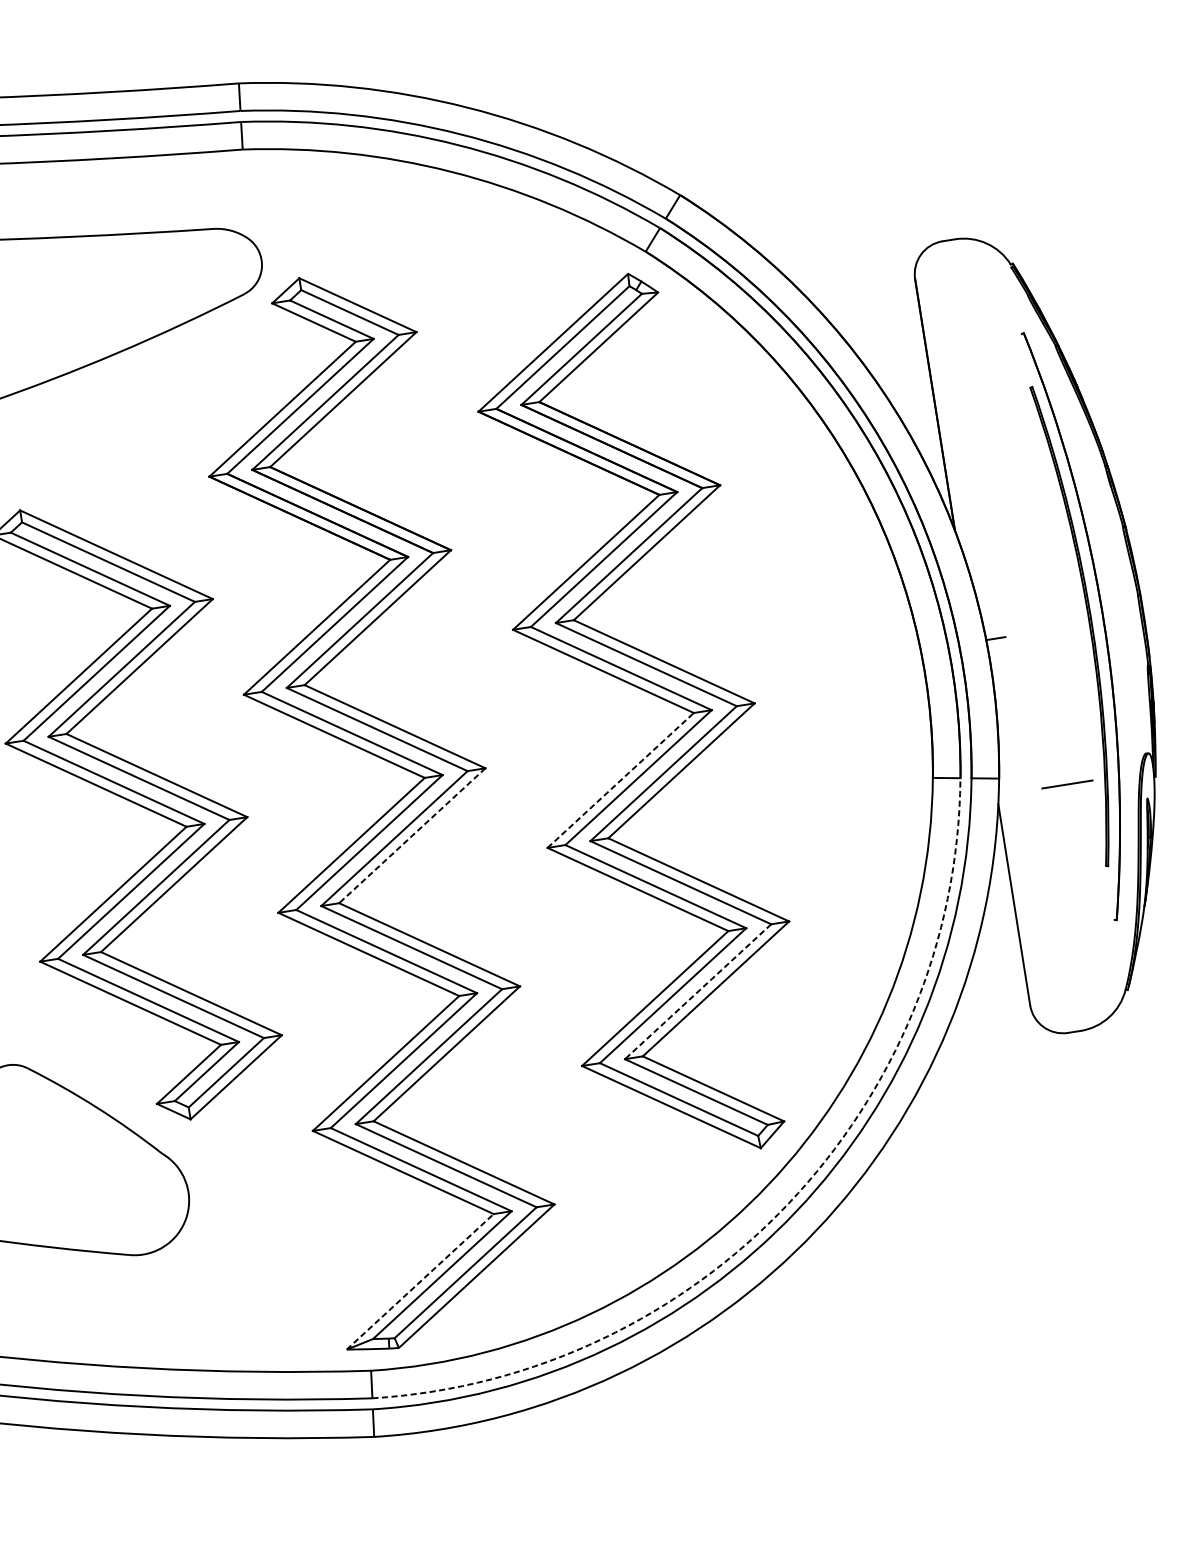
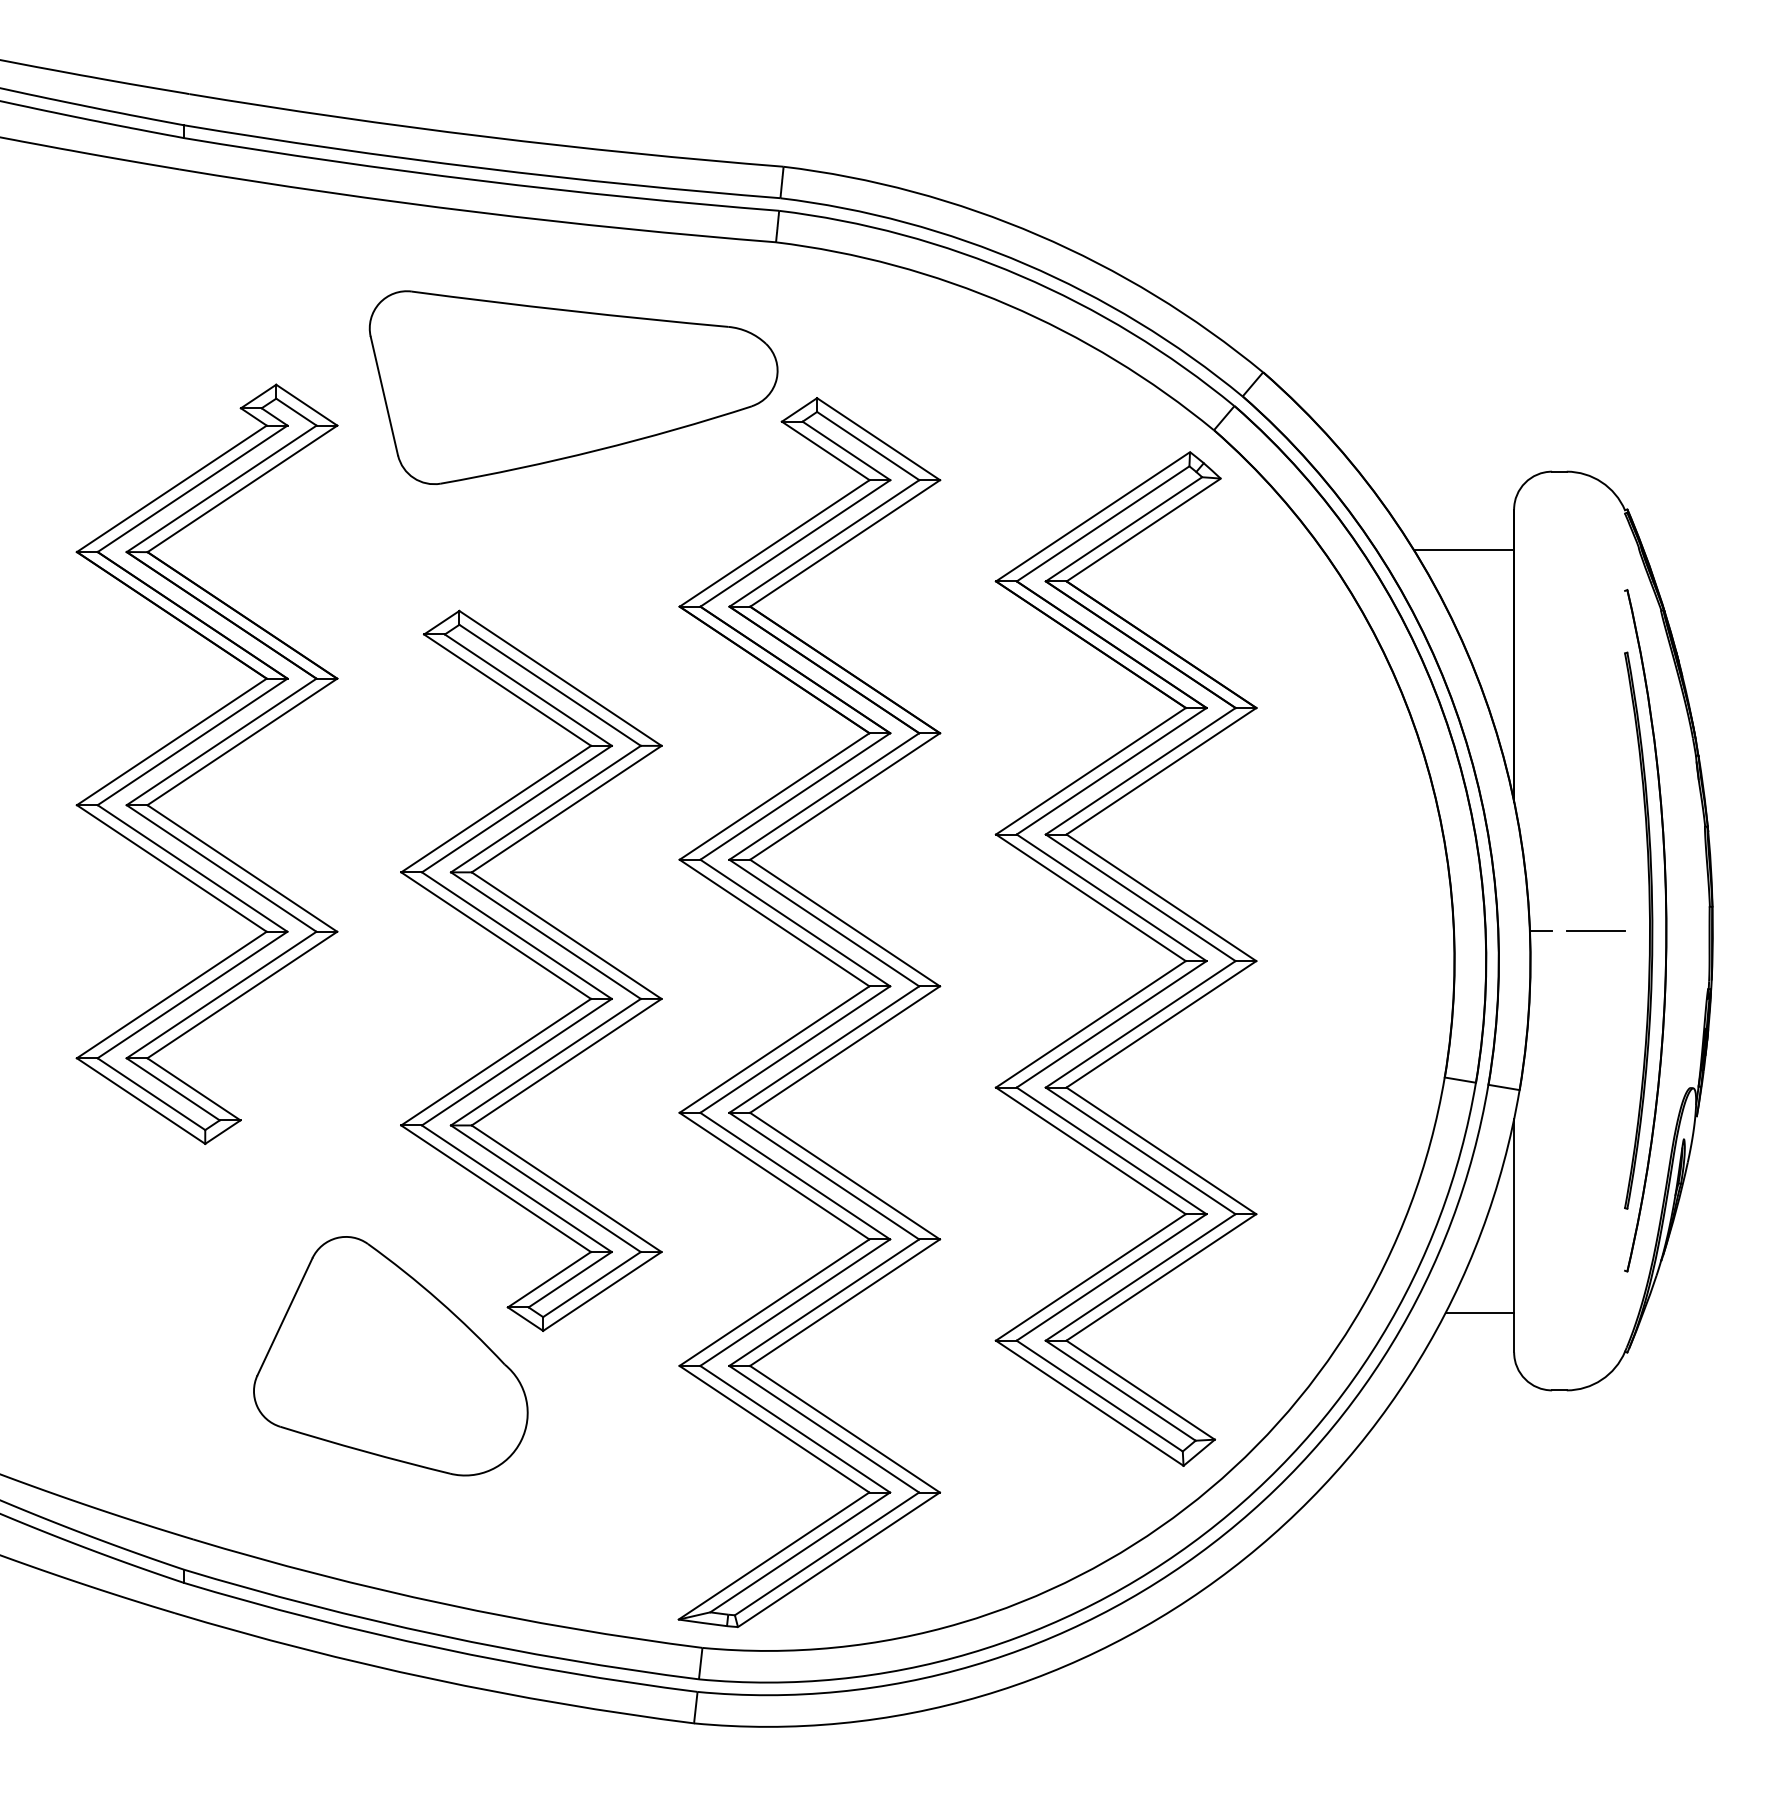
line: (876, 320) -> (1463, 549), added
line: (621, 780) -> (1091, 1024), dashed -> solid
line: (1067, 784) -> (1595, 930), moved
line: (411, 835) -> (844, 1049), dashed -> solid
line: (994, 975) -> (1479, 1312), added
line: (698, 991) -> (1140, 1277), dashed -> solid
arc: (788, 1203) -> (1204, 1533), dashed -> solid
line: (420, 1282) -> (774, 1556), dashed -> solid

